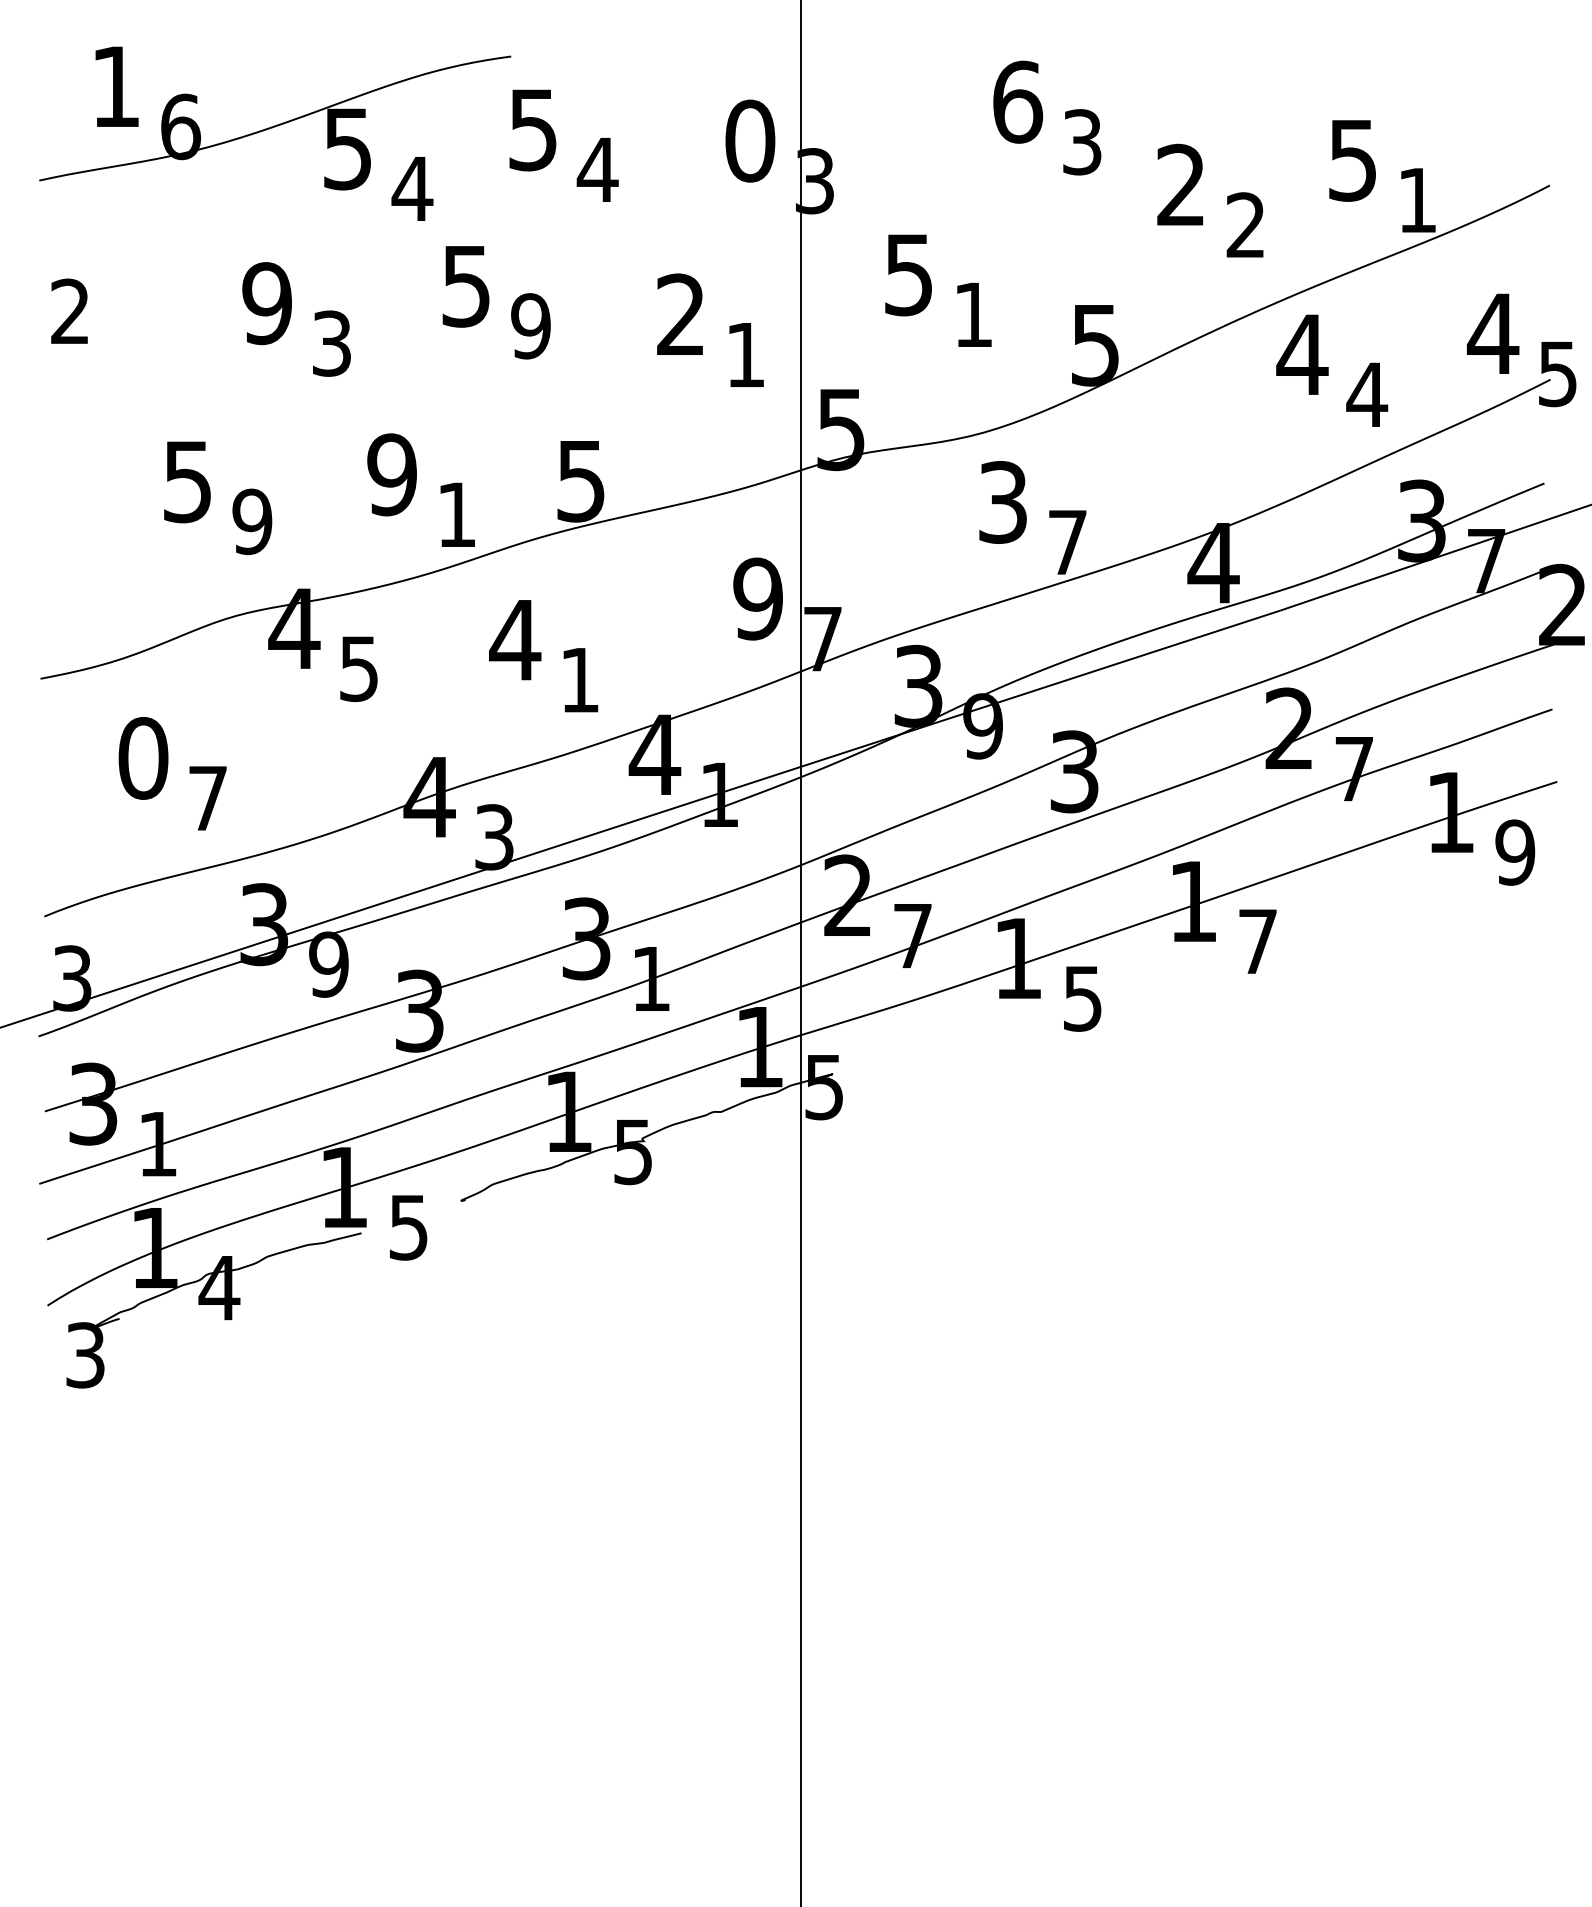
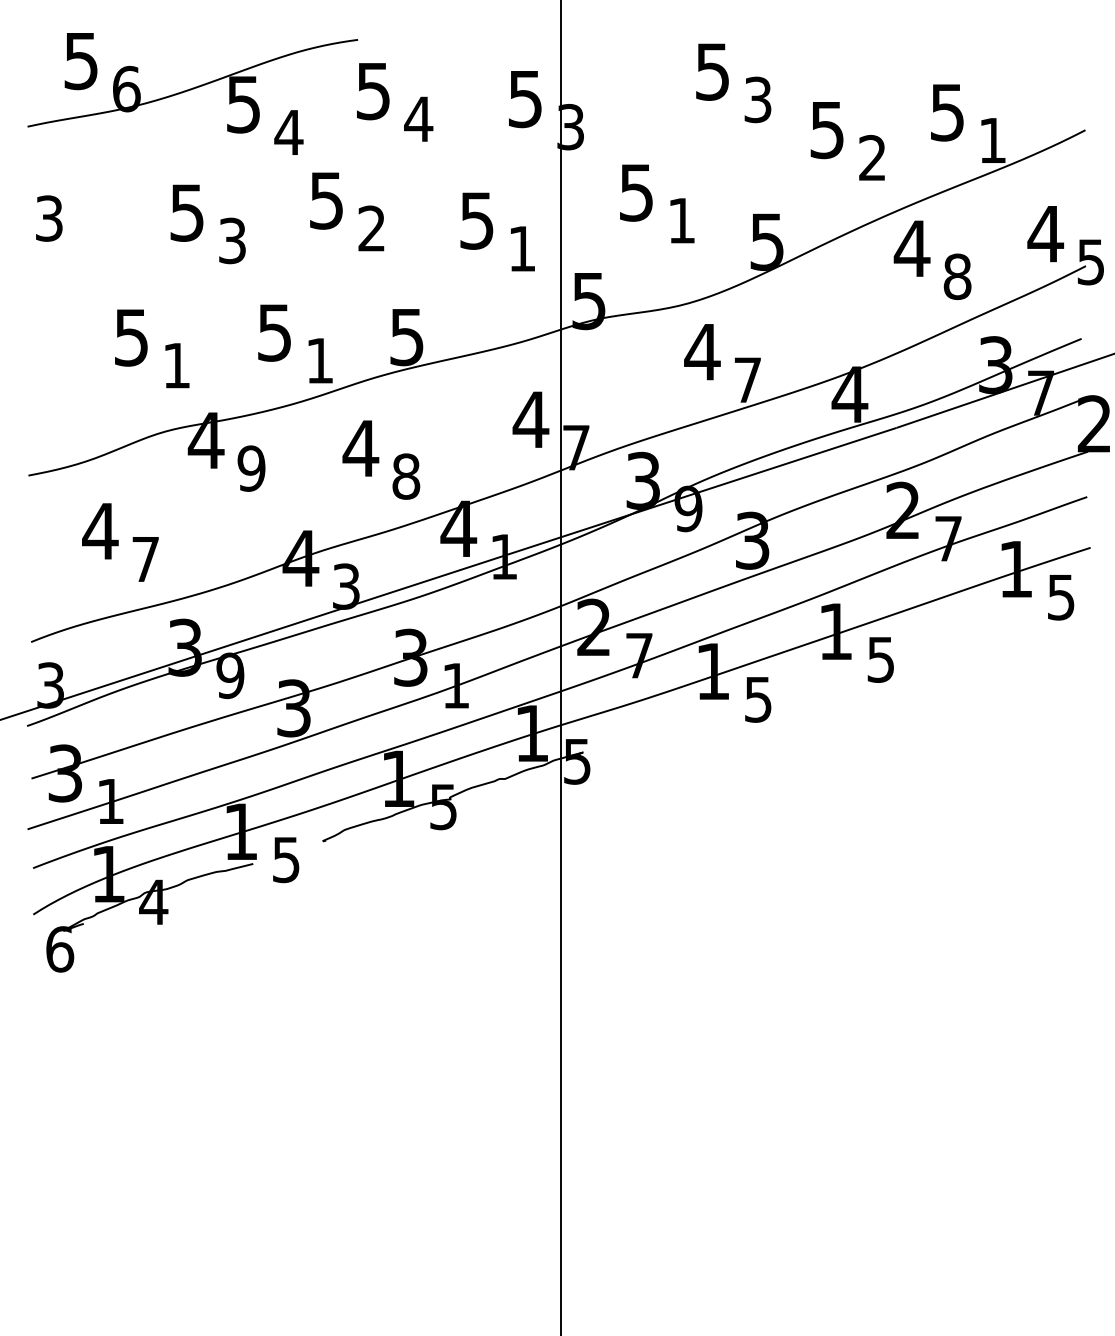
text: (115, 87) -> (80, 61), 1 -> 5
text: (1018, 101) -> (713, 71), 6 -> 5
text: (750, 140) -> (525, 98), 0 -> 5
text: (1180, 184) -> (826, 129), 2 -> 5
text: (266, 303) -> (186, 212), 9 -> 5
text: (70, 311) -> (49, 218), 2 -> 3
text: (680, 314) -> (476, 220), 2 -> 5
text: (530, 326) -> (371, 228), 9 -> 2
text: (1367, 394) -> (957, 276), 4 -> 8
text: (391, 474) -> (274, 332), 9 -> 5
text: (1002, 502) -> (702, 352), 3 -> 4
text: (252, 521) -> (176, 365), 9 -> 1
text: (757, 598) -> (530, 419), 9 -> 4
text: (358, 668) -> (251, 468), 5 -> 9
text: (579, 680) -> (405, 476), 1 -> 8
text: (143, 757) -> (100, 530), 0 -> 4
text: (1515, 852) -> (1061, 597), 9 -> 5
text: (1257, 941) -> (880, 659), 7 -> 5
text: (85, 1355) -> (59, 949), 3 -> 6

